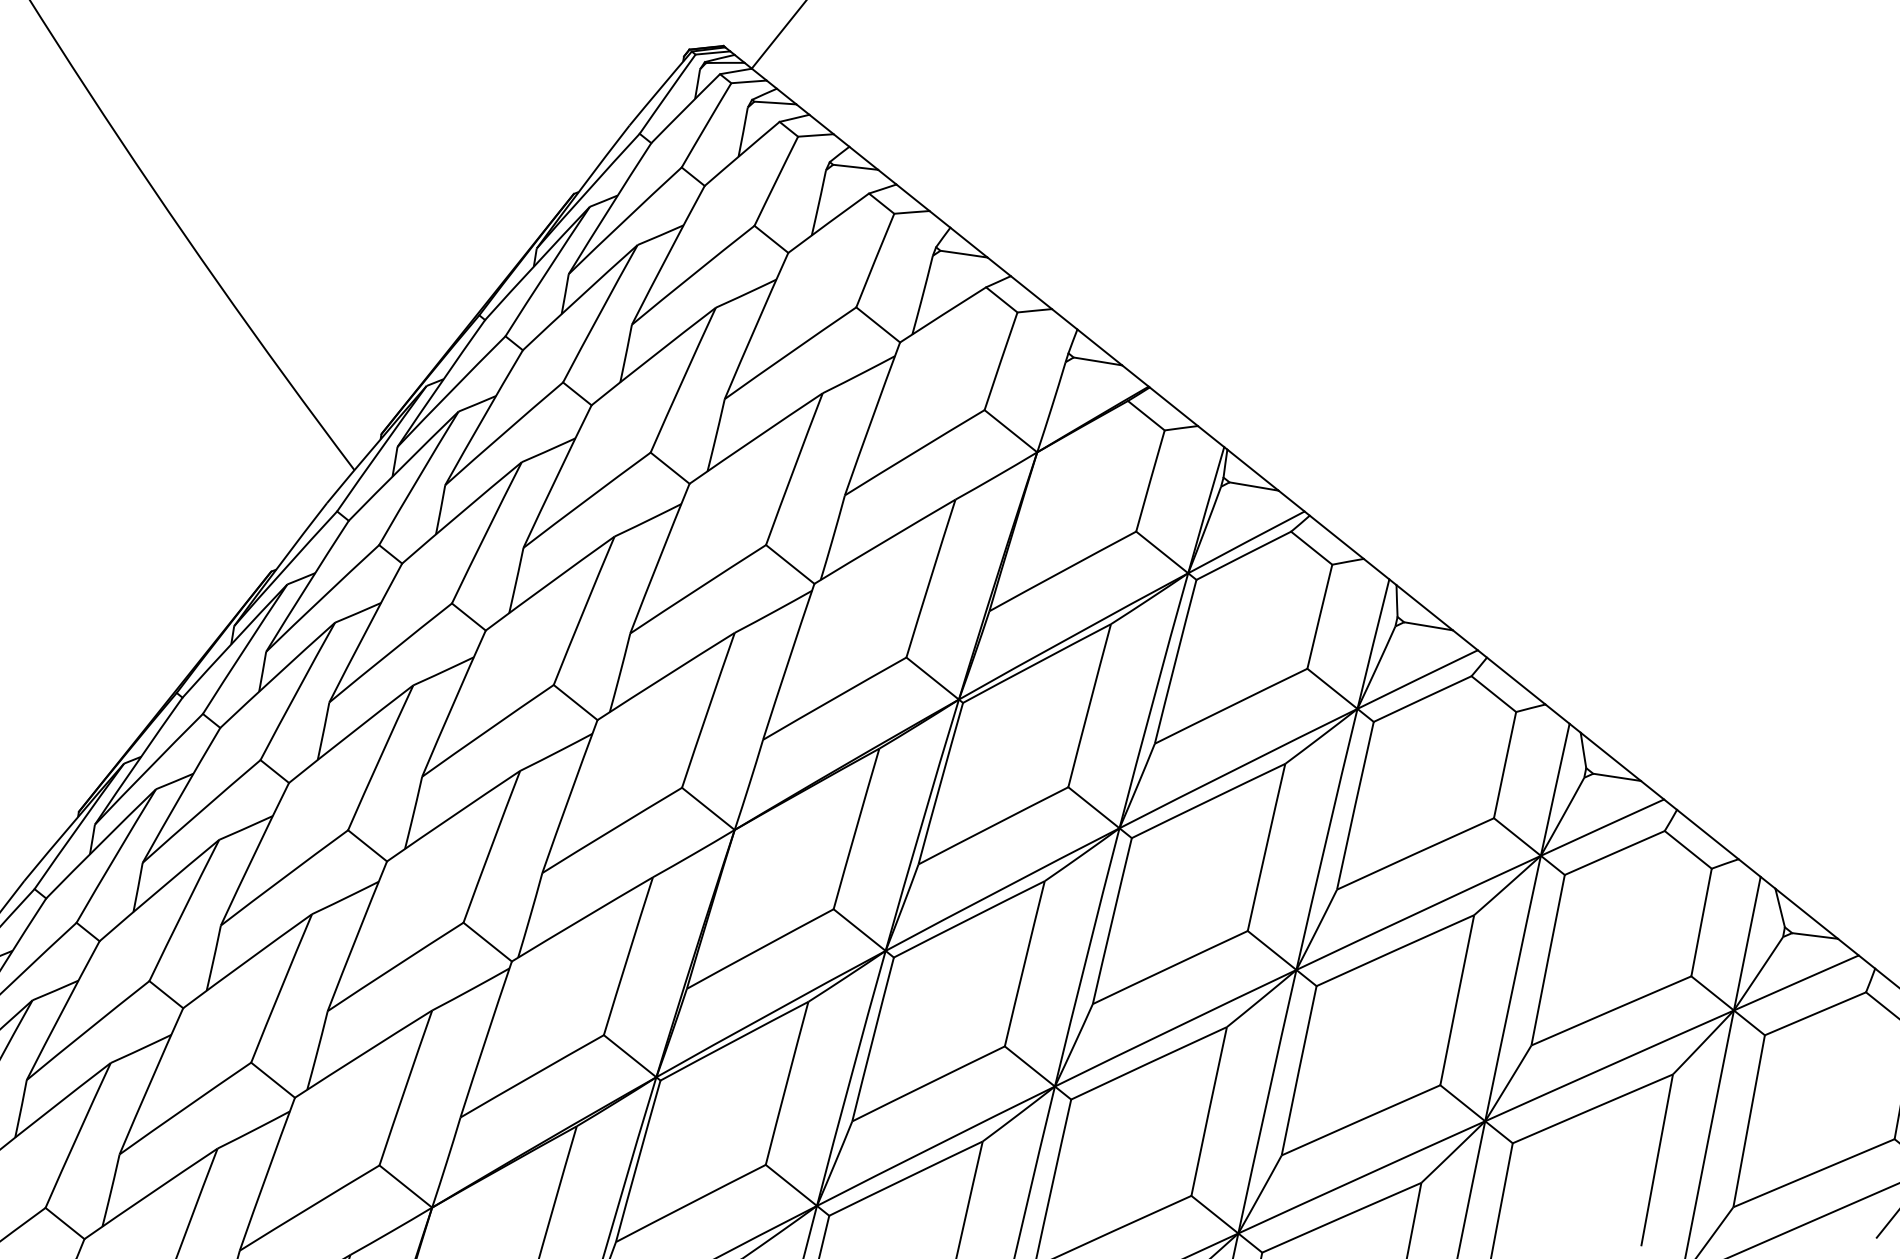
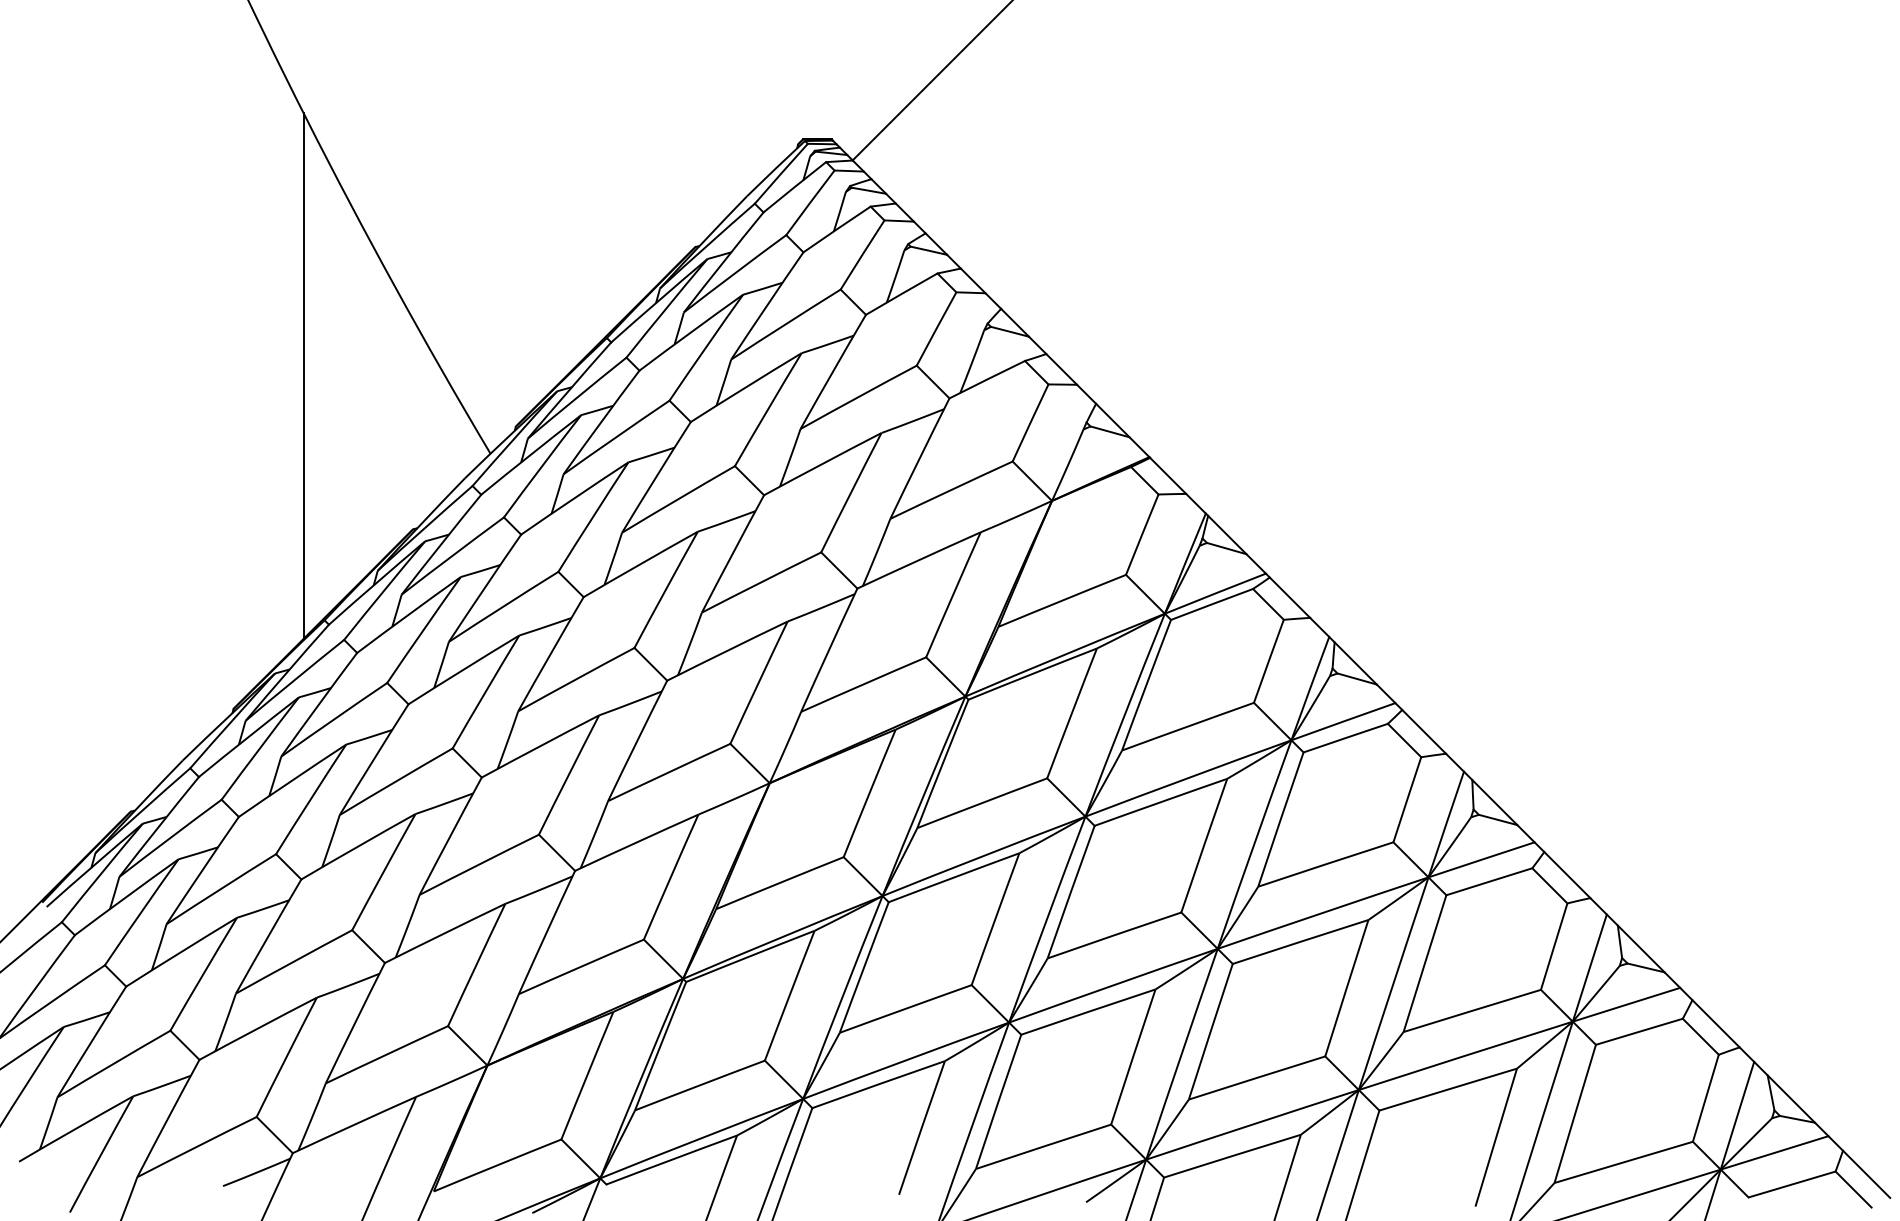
line: (118, 400) -> (303, 375), added

